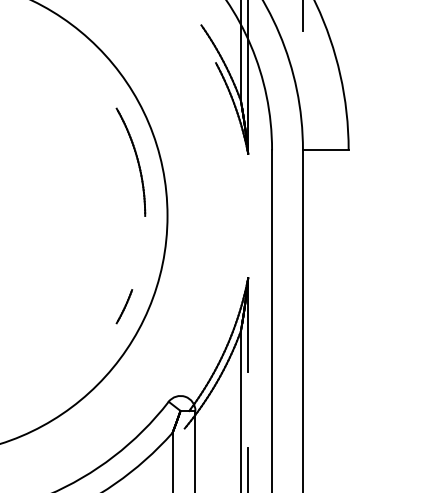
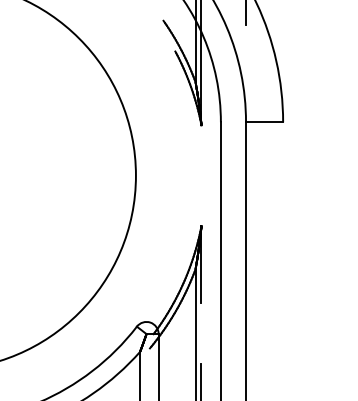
part: (136, 159) -> (110, 129), removed
line: (124, 306) -> (101, 249), removed

